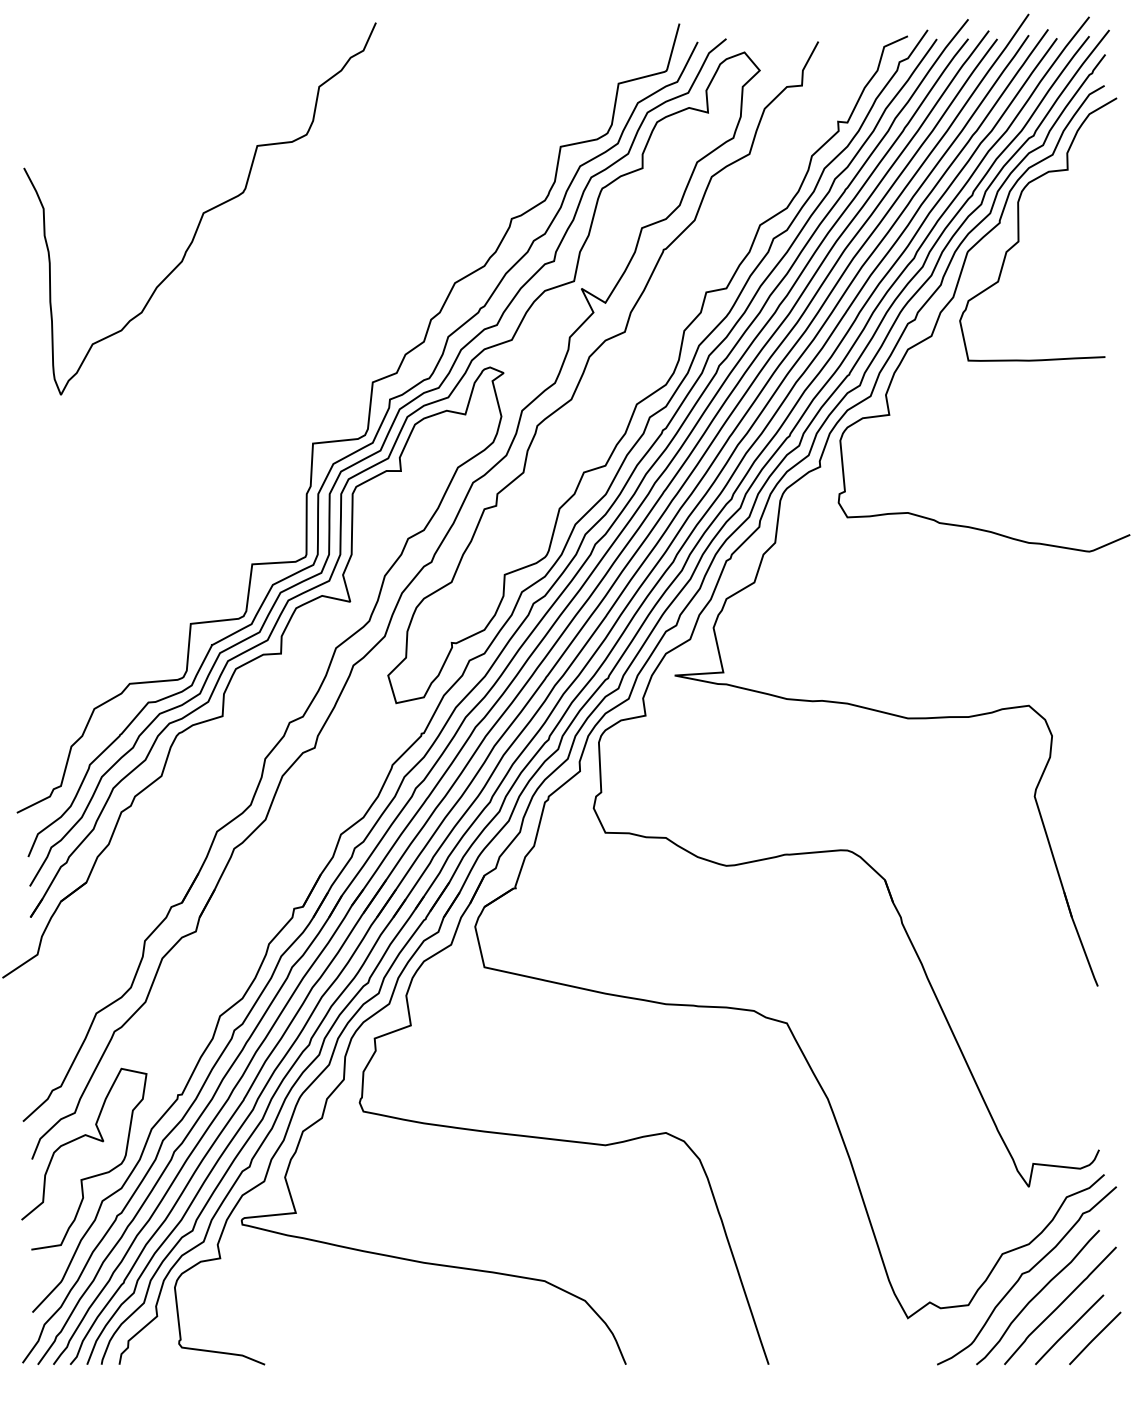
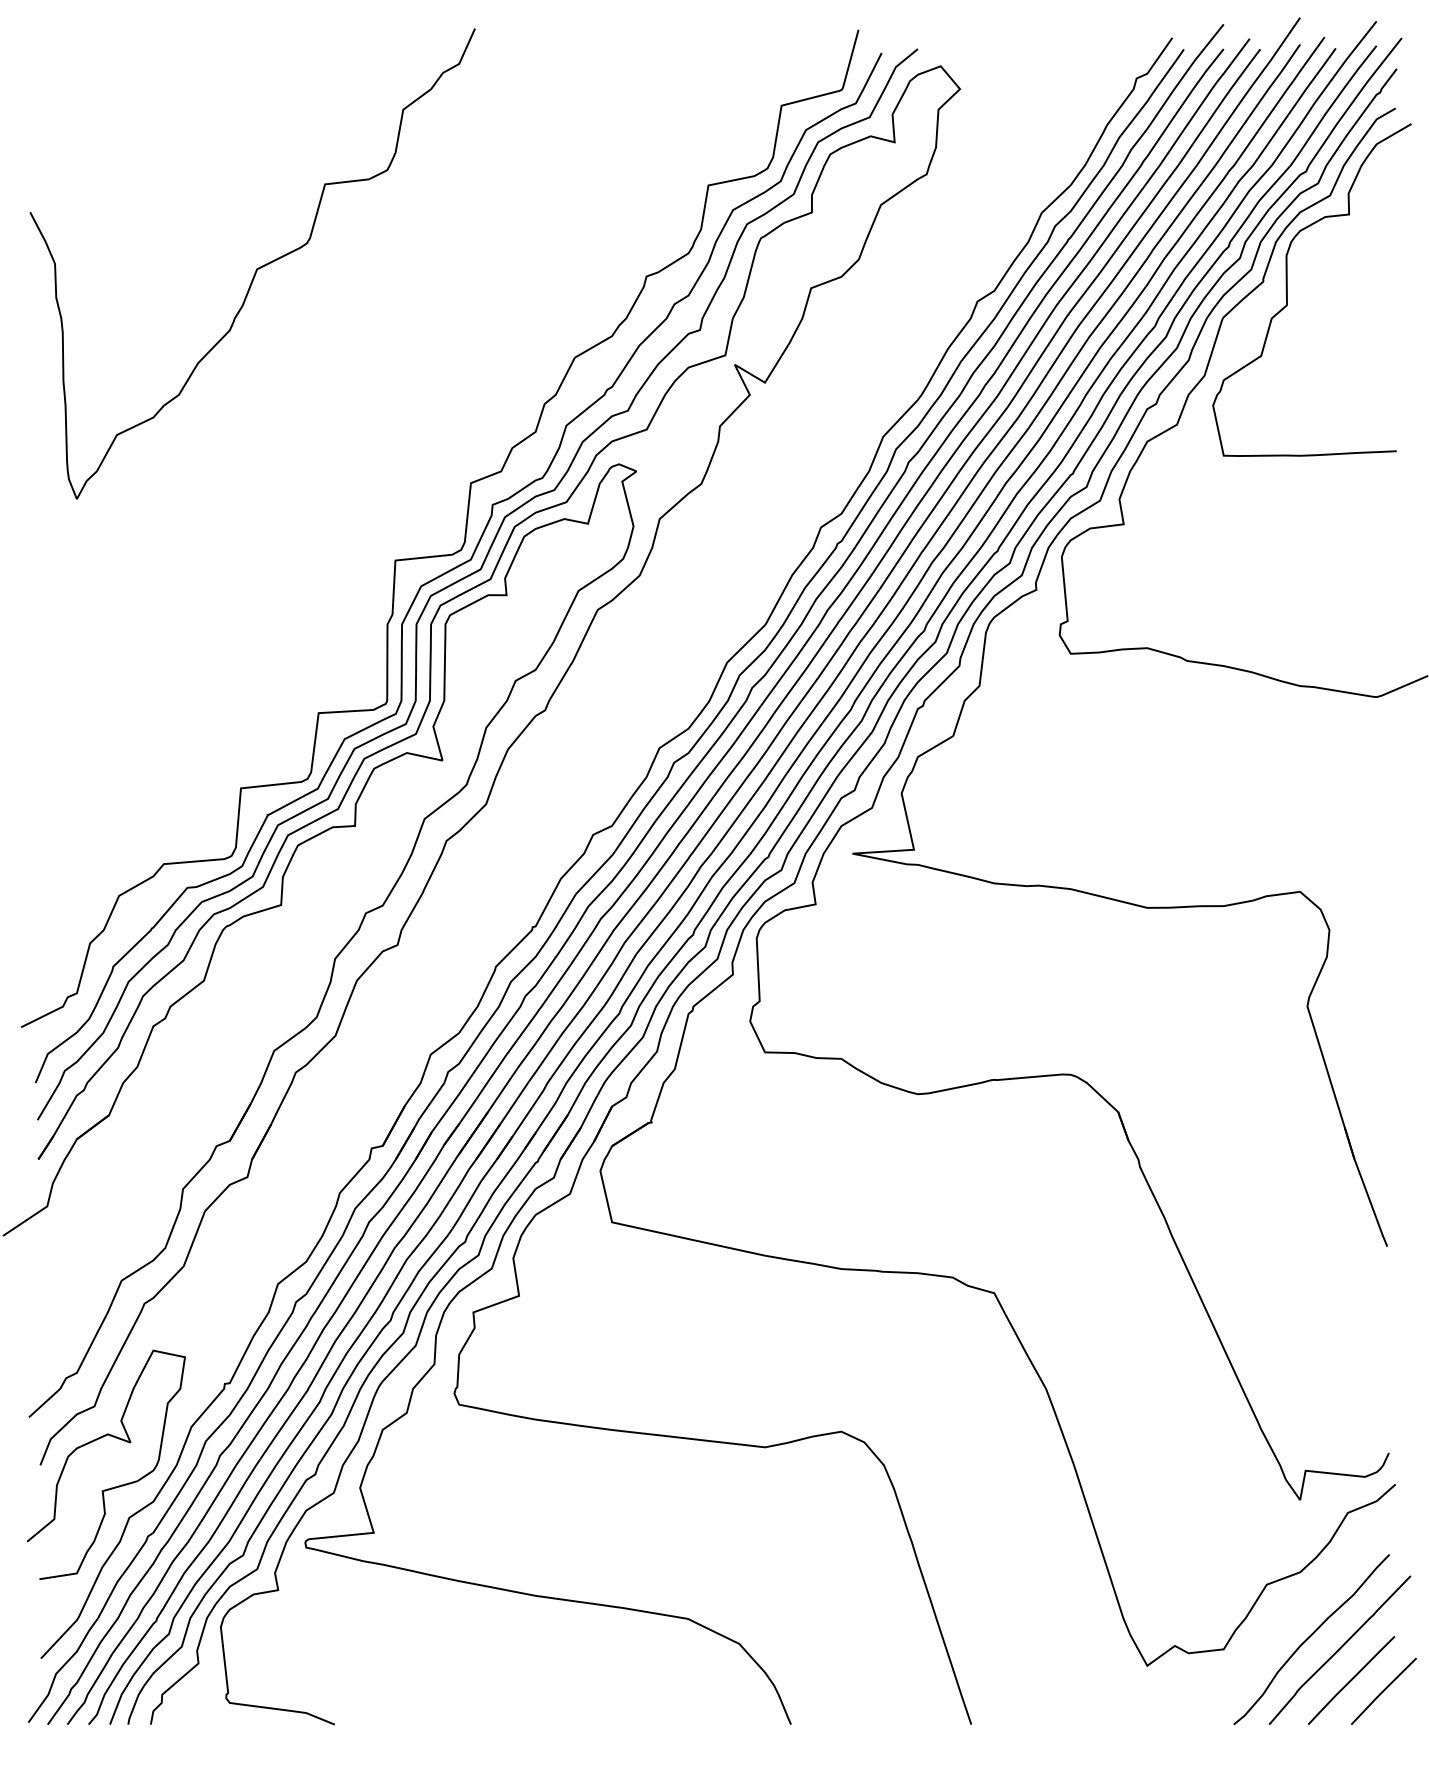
curve: (660, 387) -> (834, 489), removed
curve: (1025, 1273) -> (1295, 1609), removed

